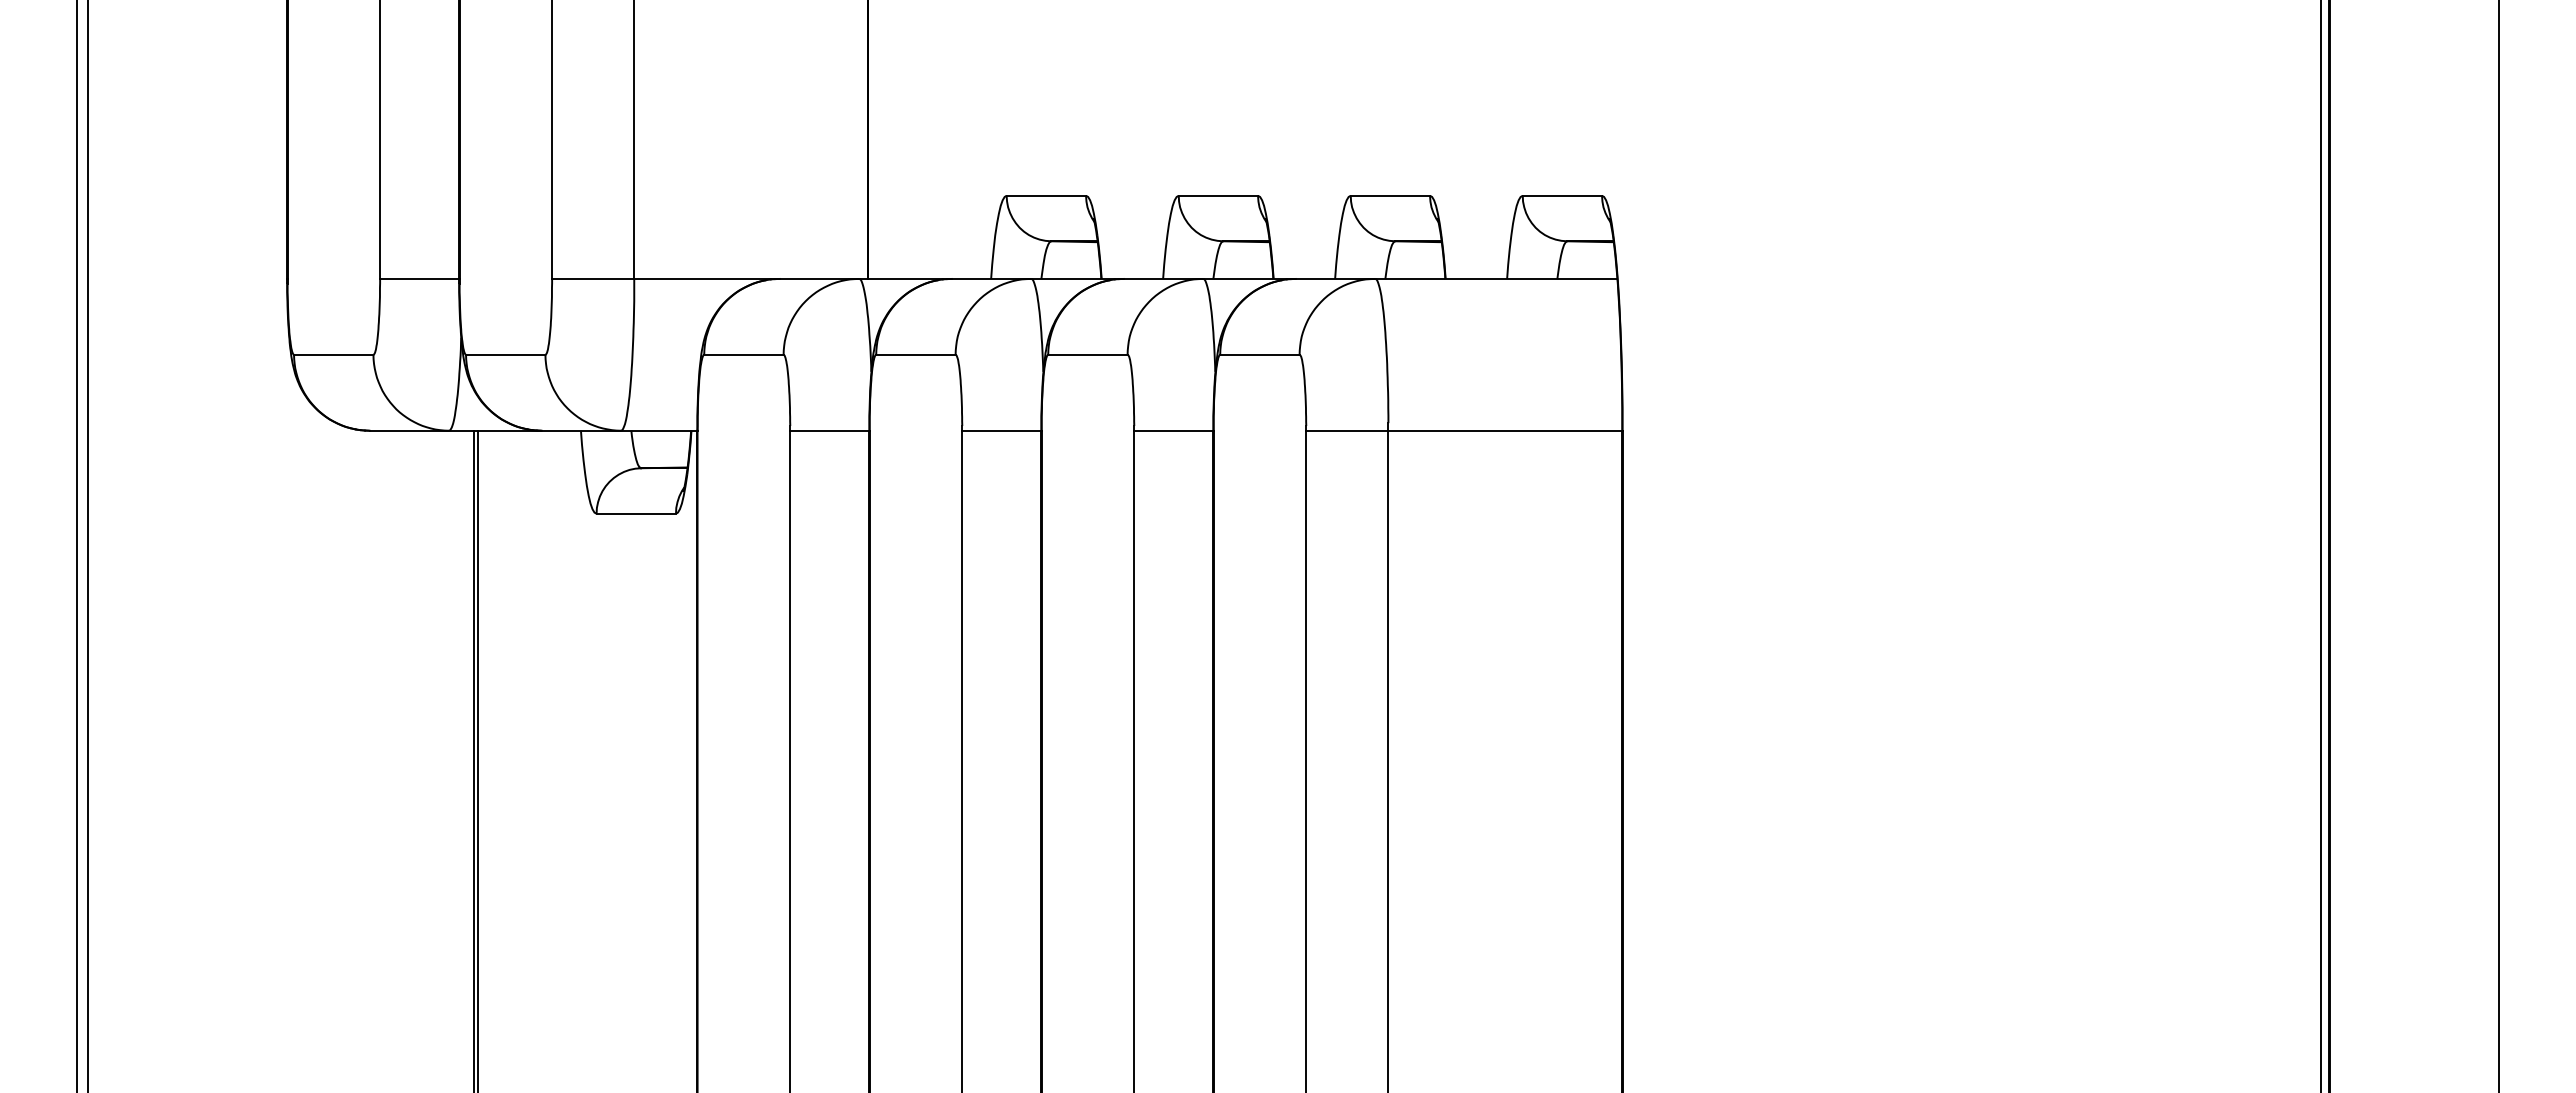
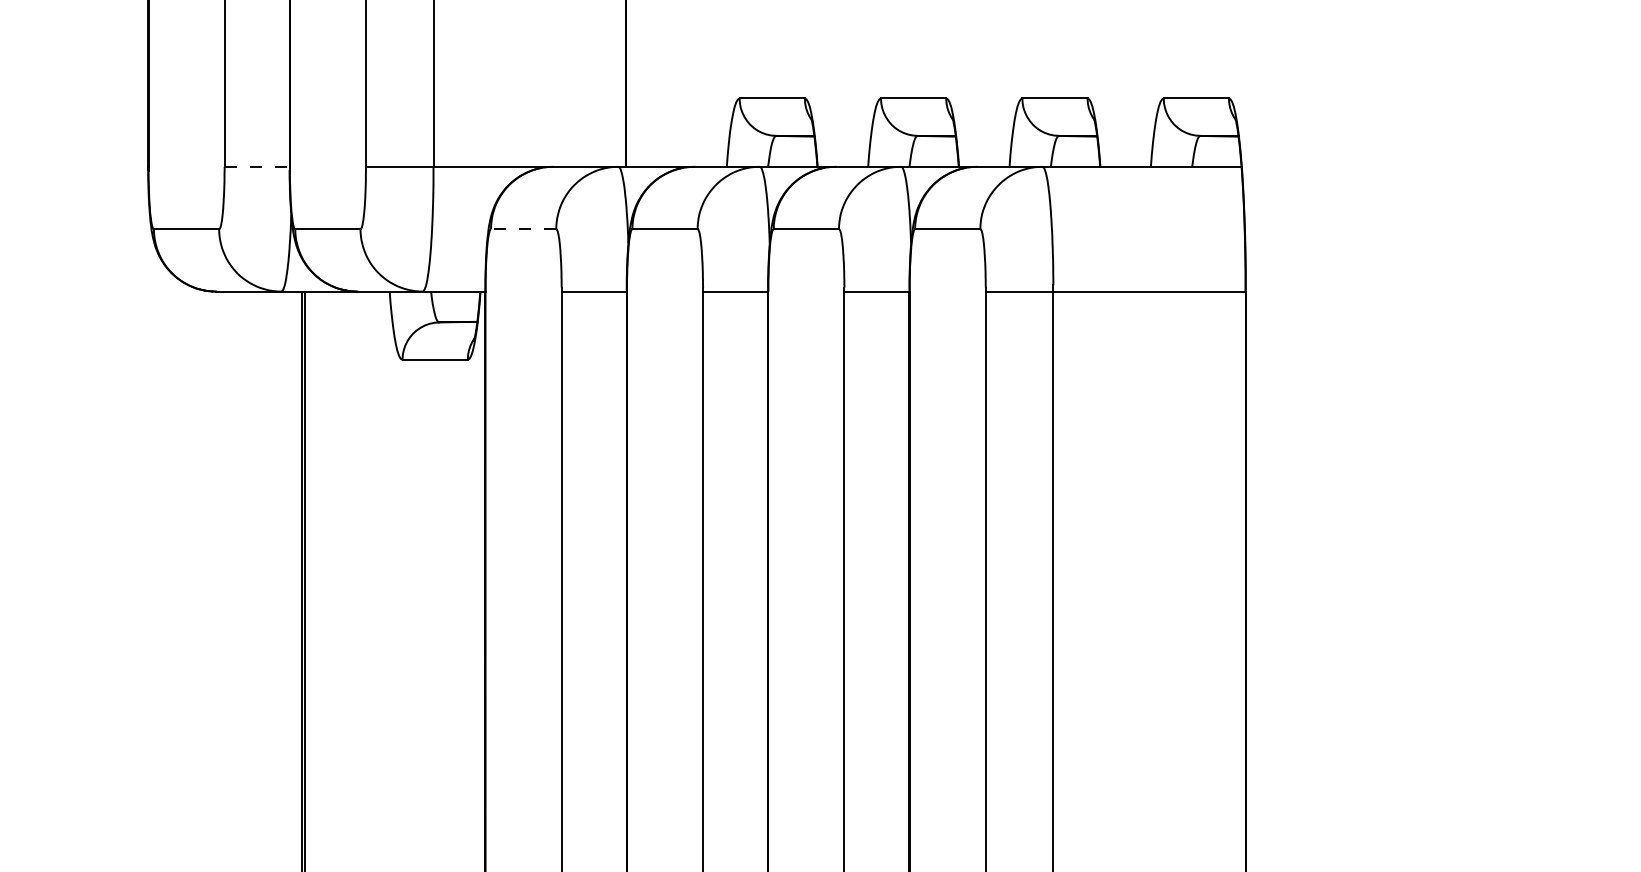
line: (419, 278) -> (256, 166), solid -> dashed
line: (743, 354) -> (523, 228), solid -> dashed

